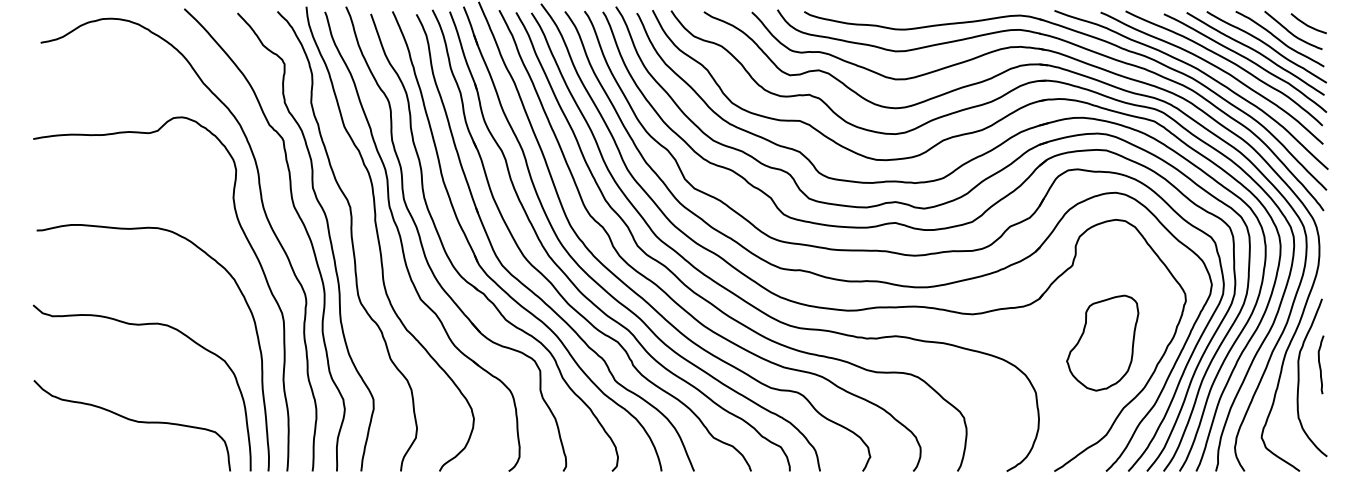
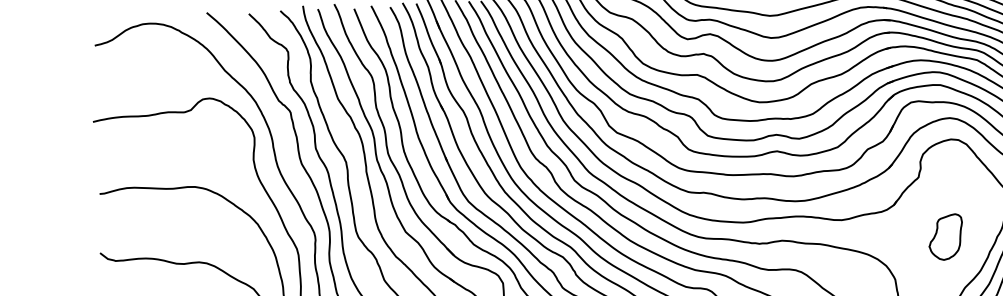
part: (1102, 342) -> (945, 236), size x0.6

